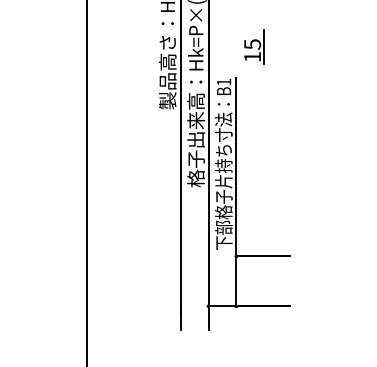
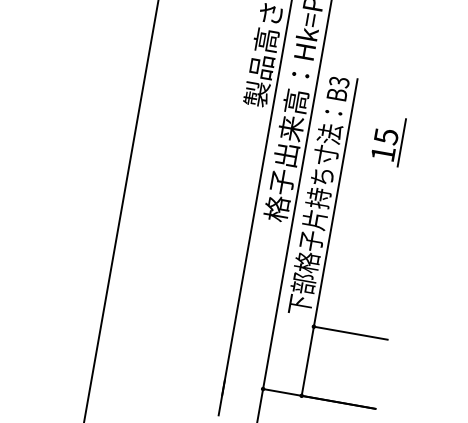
part: (254, 46) -> (388, 139), moved
text: (223, 81) -> (338, 80), B1 -> B3

